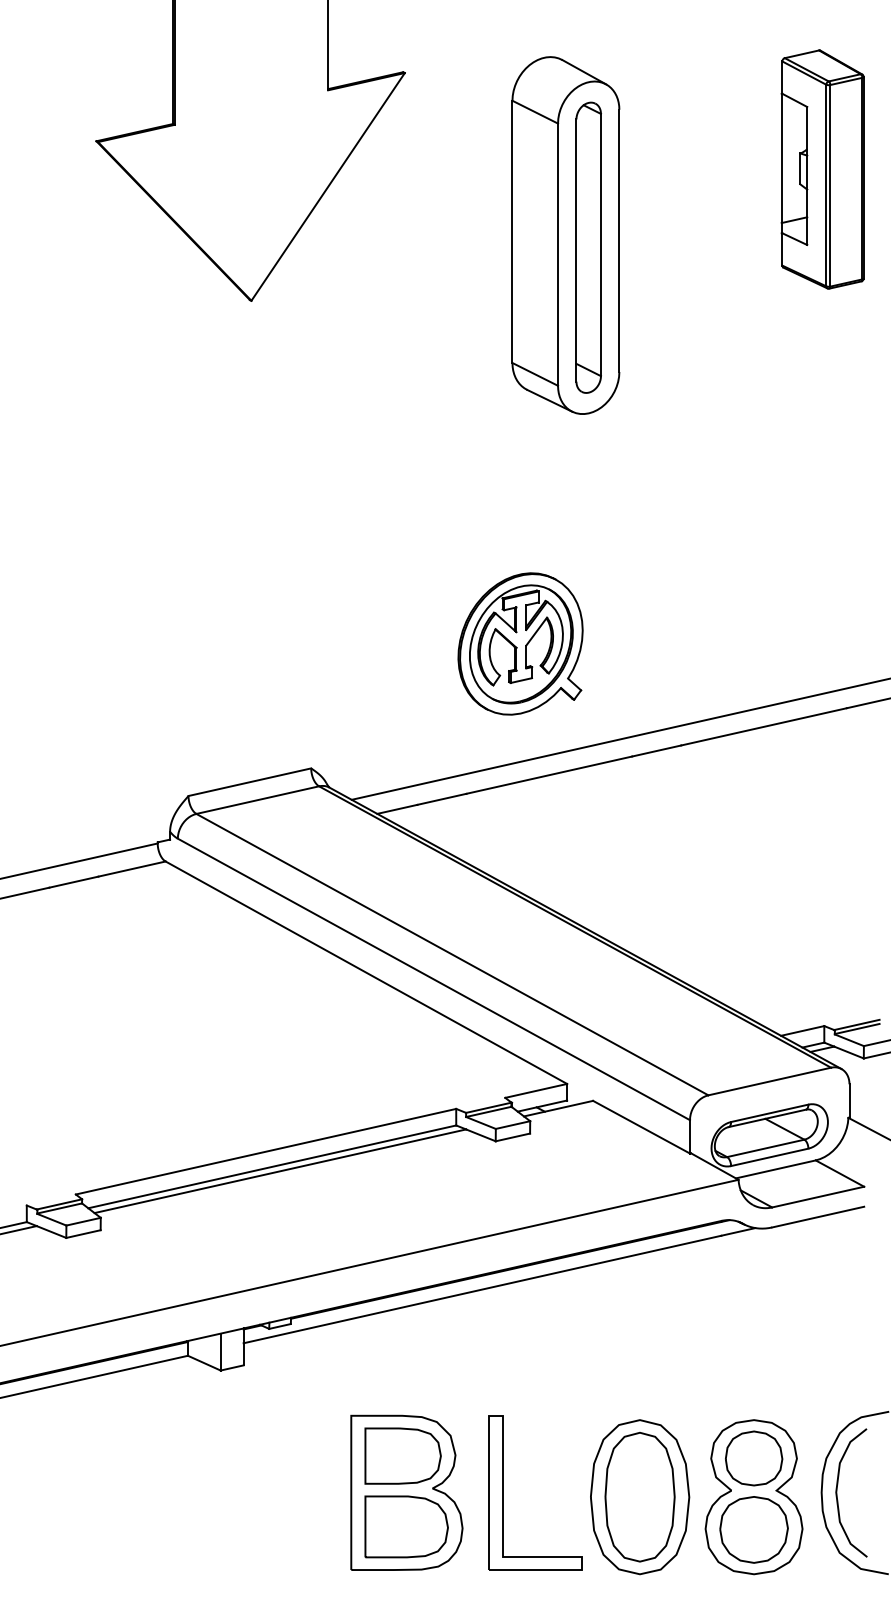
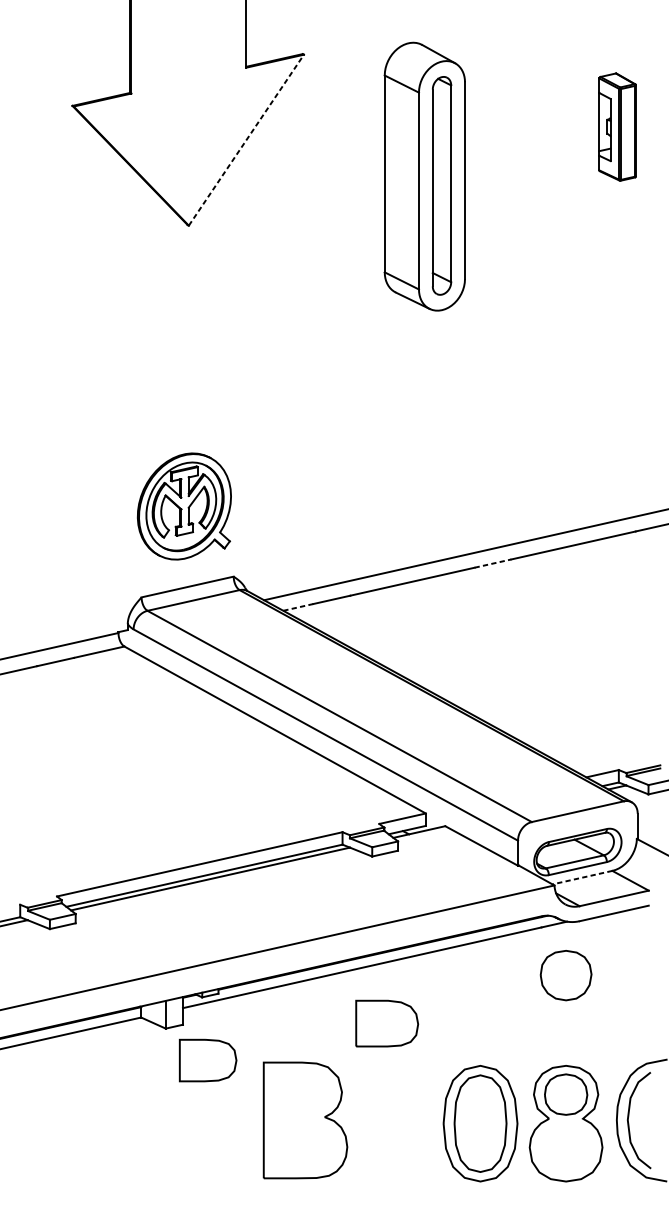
part: (822, 169) -> (617, 127), size x0.6
line: (328, 186) -> (246, 139), solid -> dashed
part: (520, 643) -> (184, 506), moved
line: (657, 750) -> (493, 563), solid -> dashed
line: (397, 809) -> (298, 607), solid -> dashed
line: (775, 1169) -> (582, 877), solid -> dashed
part: (402, 1455) -> (207, 1060), moved
part: (503, 1492) -> (378, 1120), removed
part: (406, 1526) -> (387, 1023), moved
part: (753, 1529) -> (565, 975), moved

